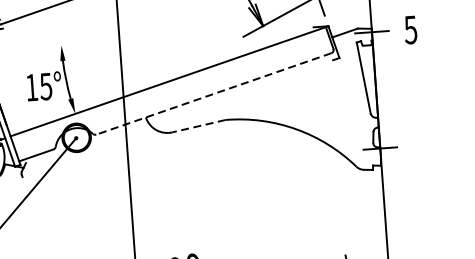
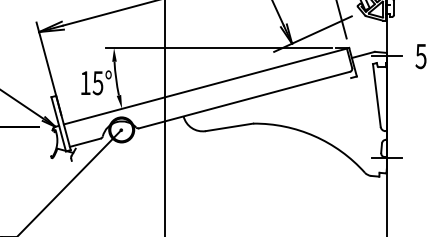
line: (181, 36) -> (219, 47), added
line: (213, 94) -> (244, 100), dashed -> solid
line: (198, 126) -> (229, 127), dashed -> solid

